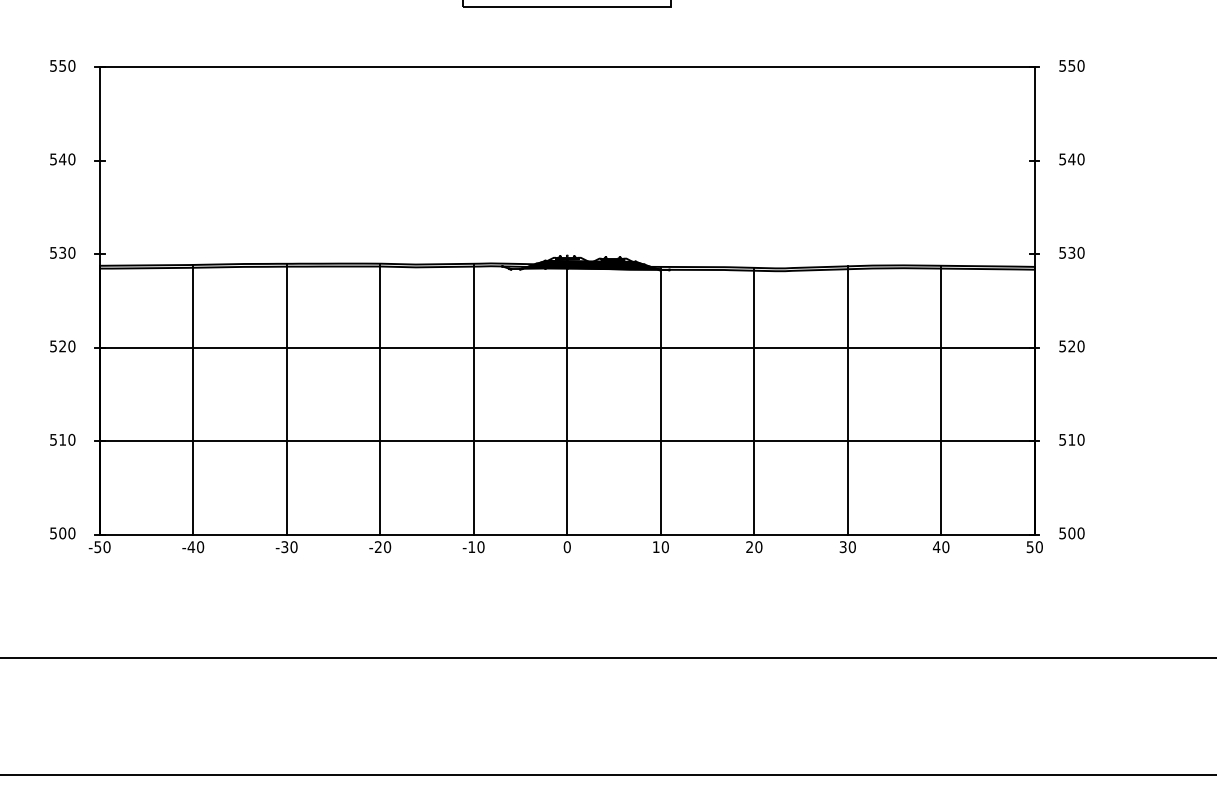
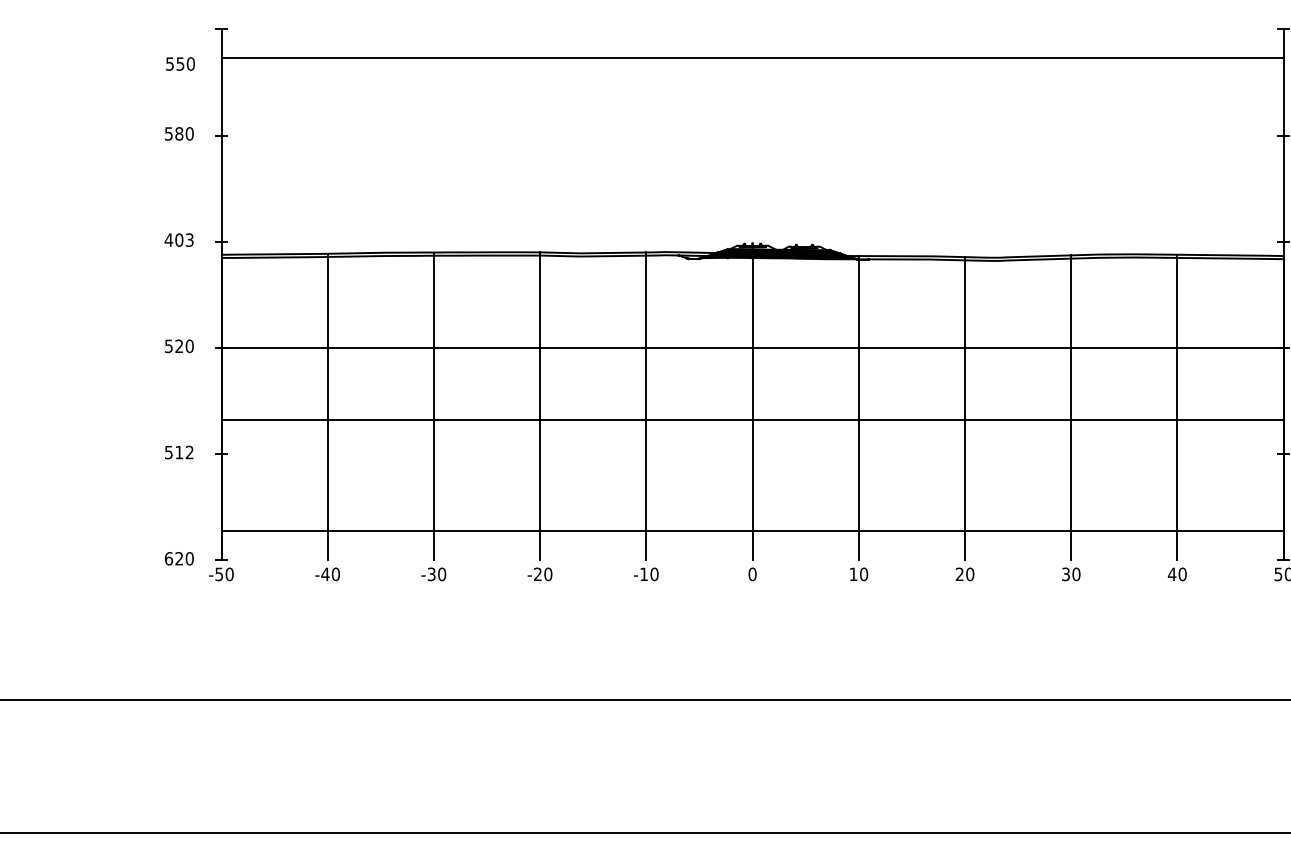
text: (62, 65) -> (180, 63), moved
line: (566, 67) -> (751, 57), moved
text: (62, 159) -> (179, 133), 540 -> 580
text: (62, 252) -> (179, 239), 530 -> 403
text: (71, 439) -> (189, 452), 510 -> 512
line: (566, 441) -> (751, 420), moved
text: (58, 533) -> (174, 558), 500 -> 620
line: (566, 534) -> (751, 530), moved

